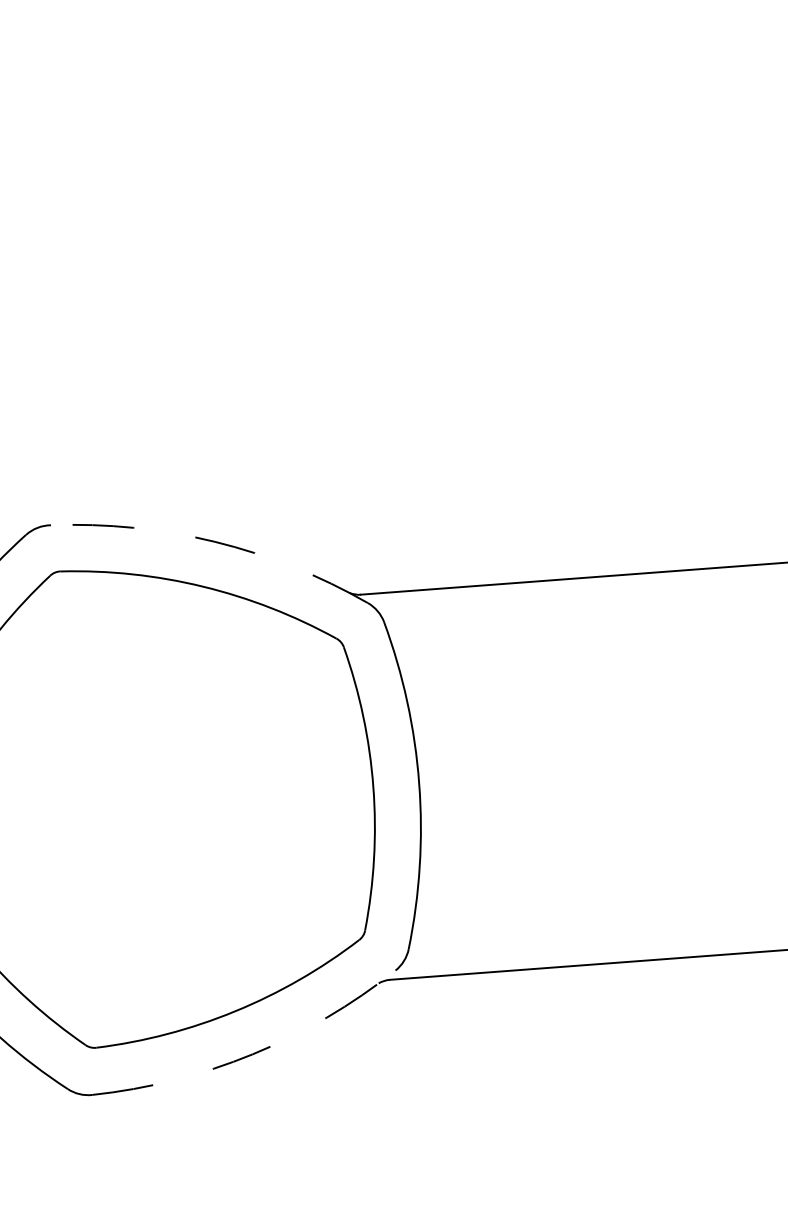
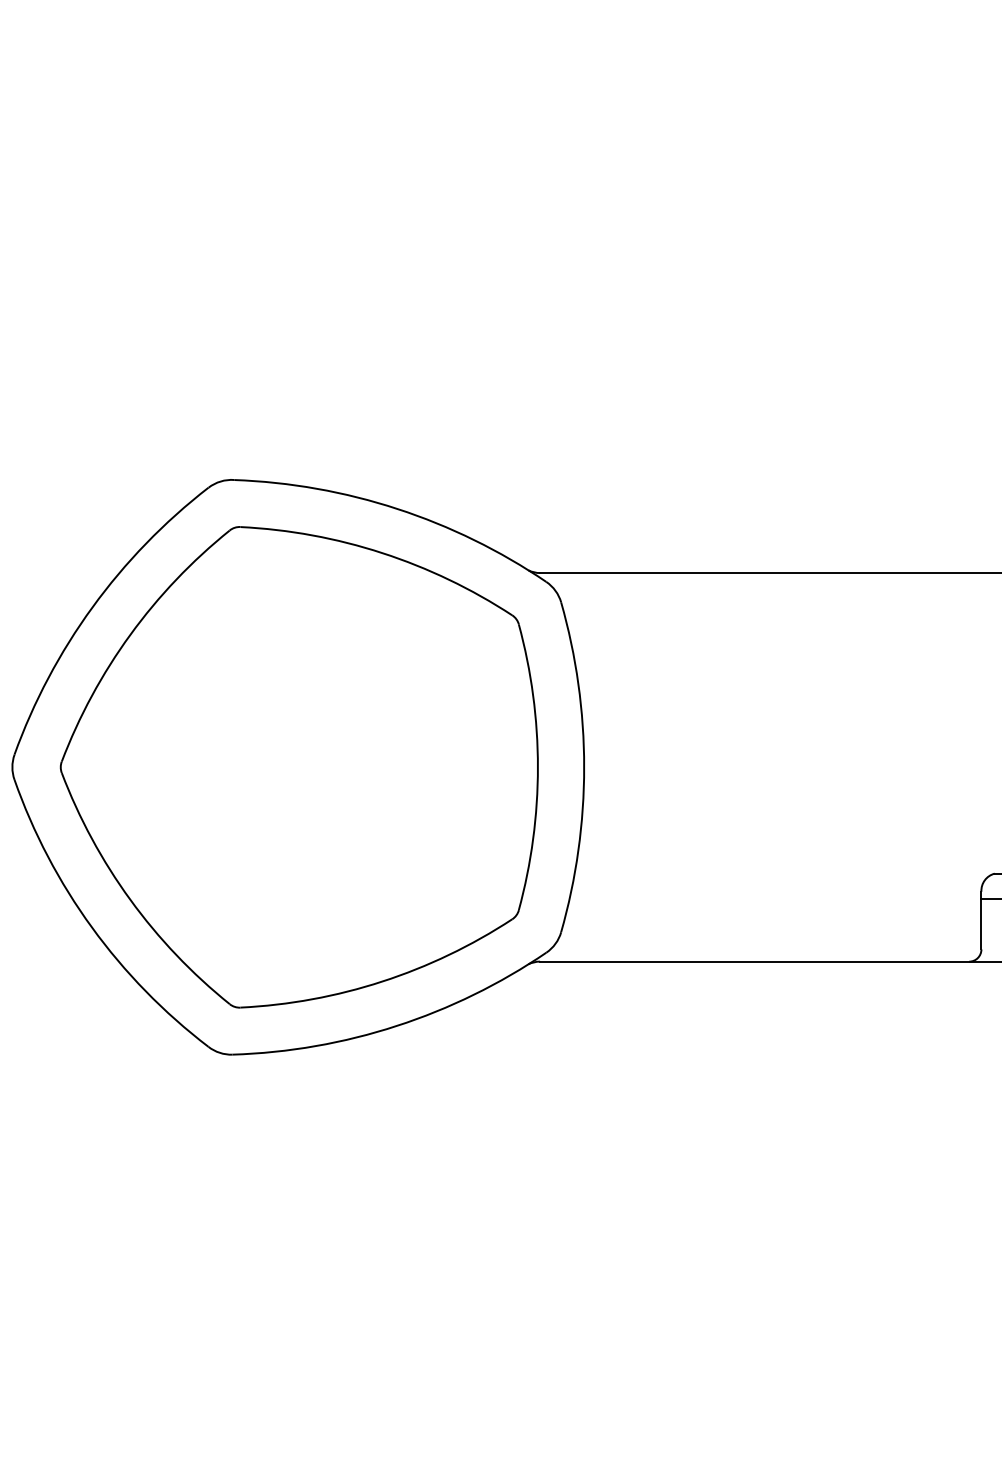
arc: (214, 541) -> (397, 508), dashed -> solid
arc: (252, 1054) -> (396, 1026), dashed -> solid

